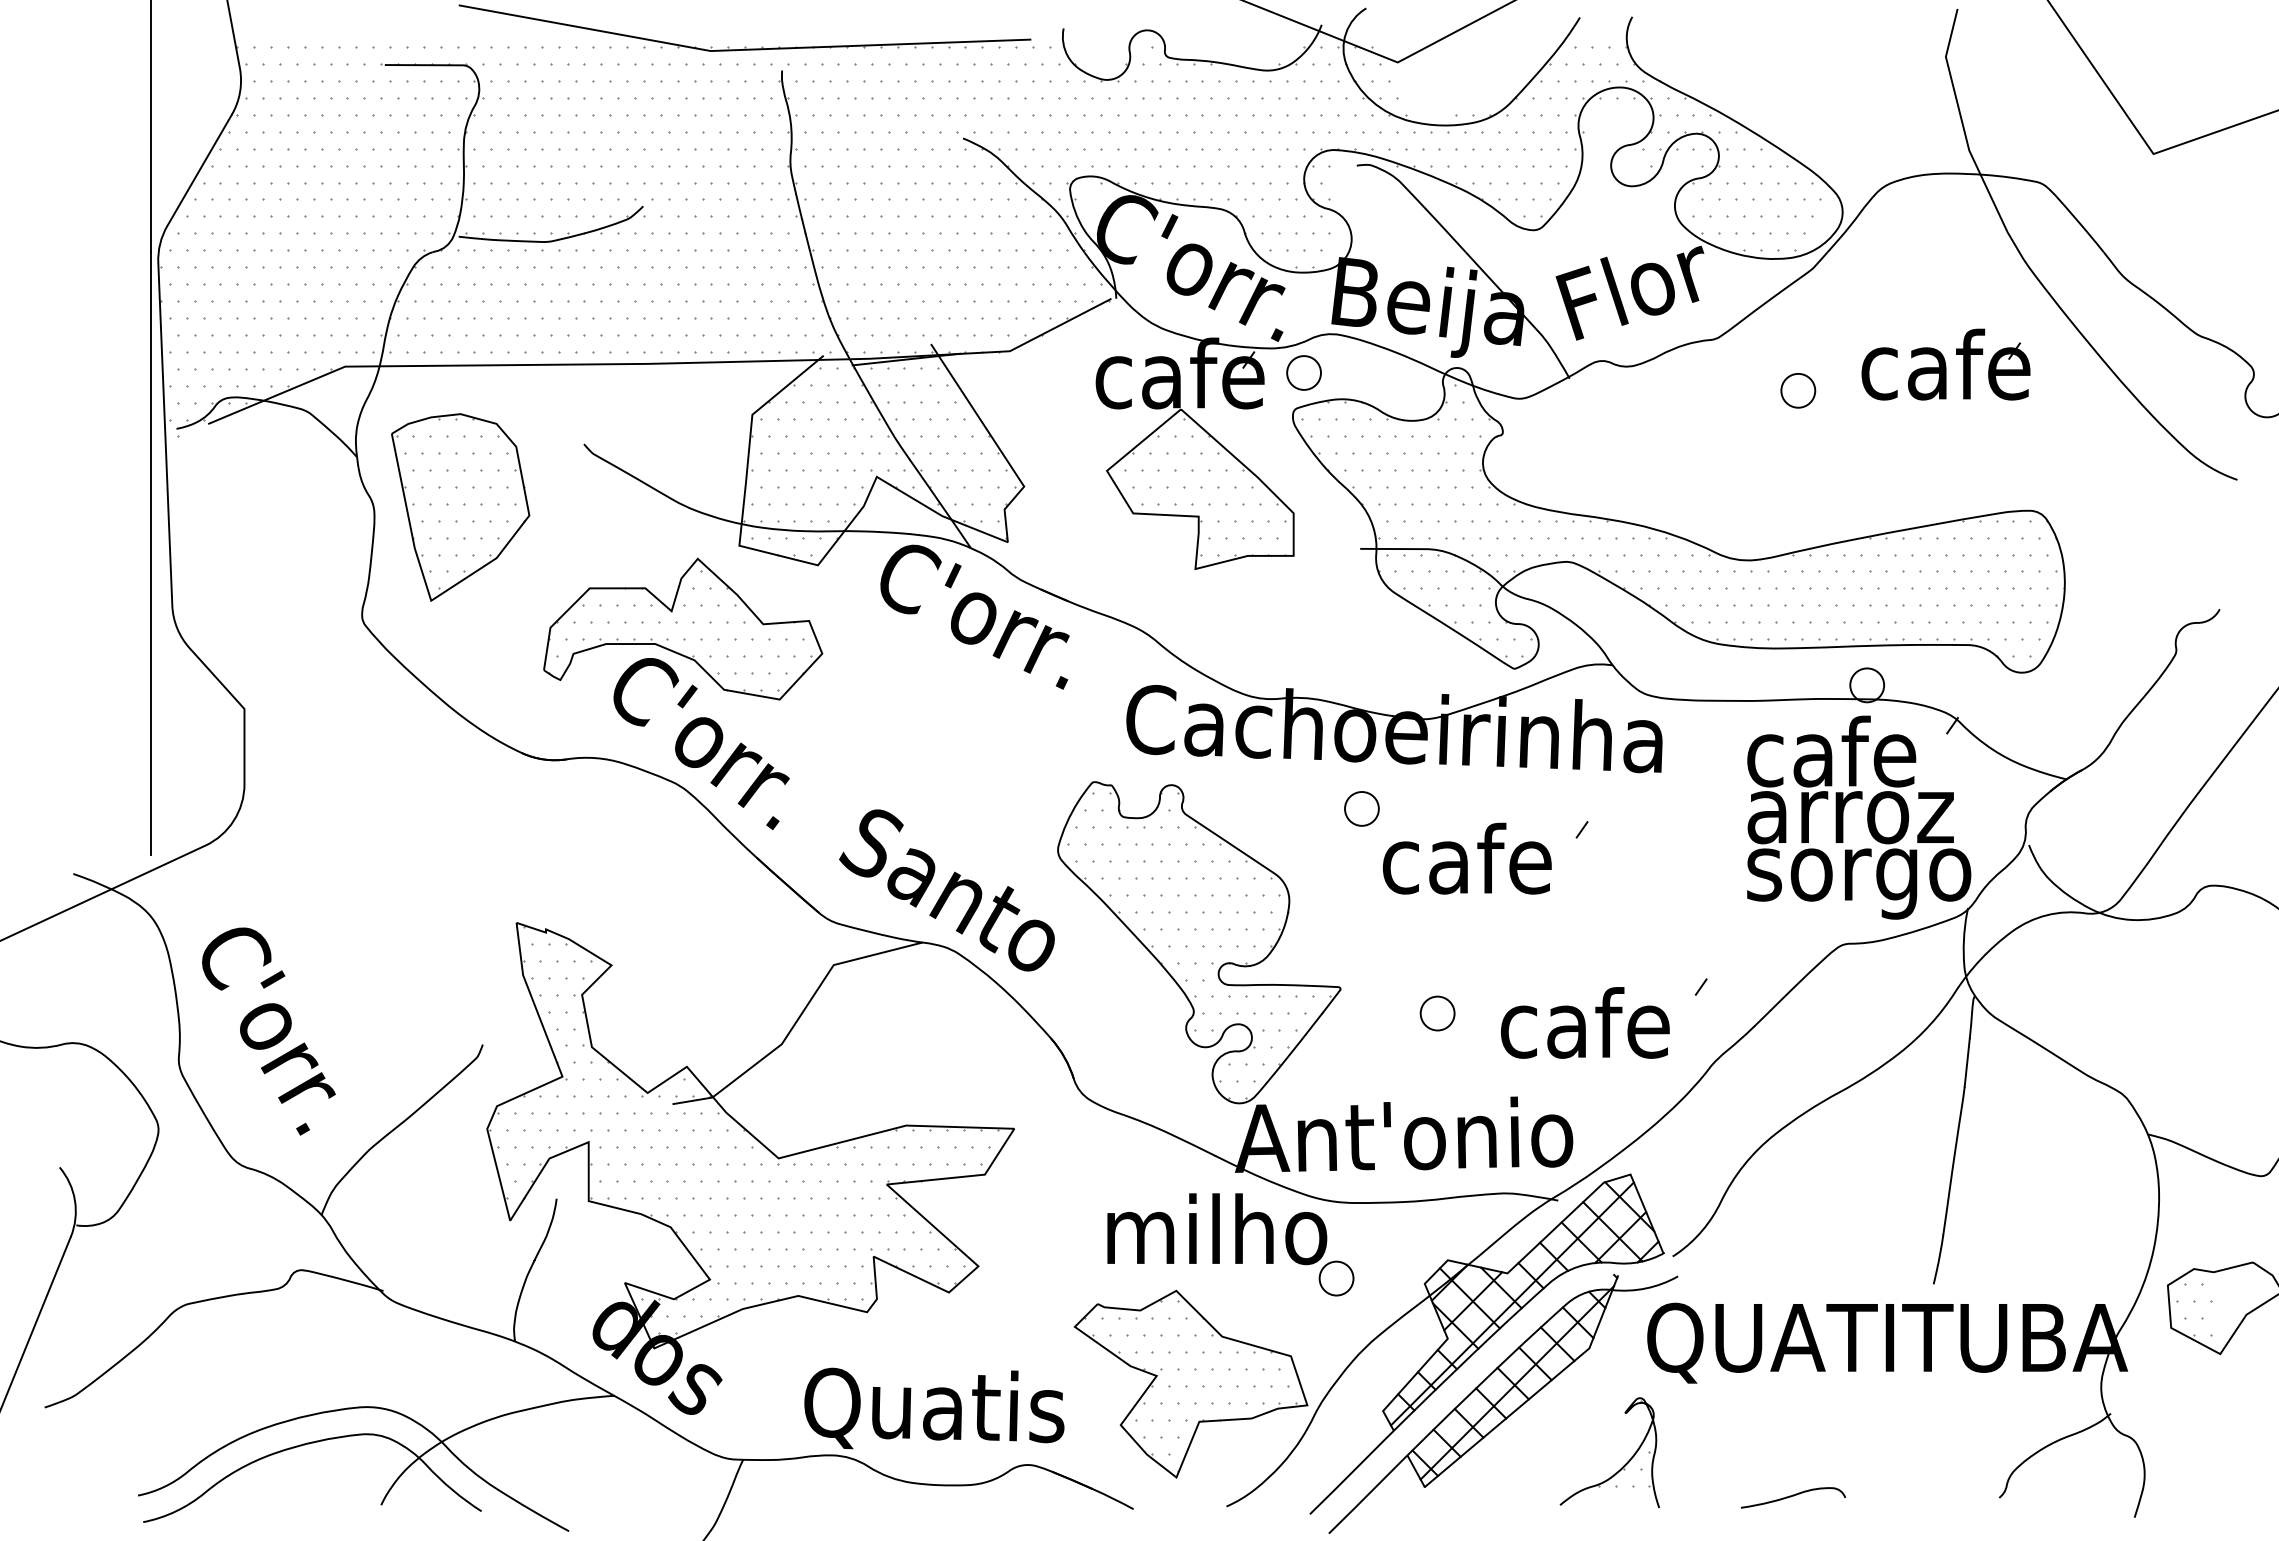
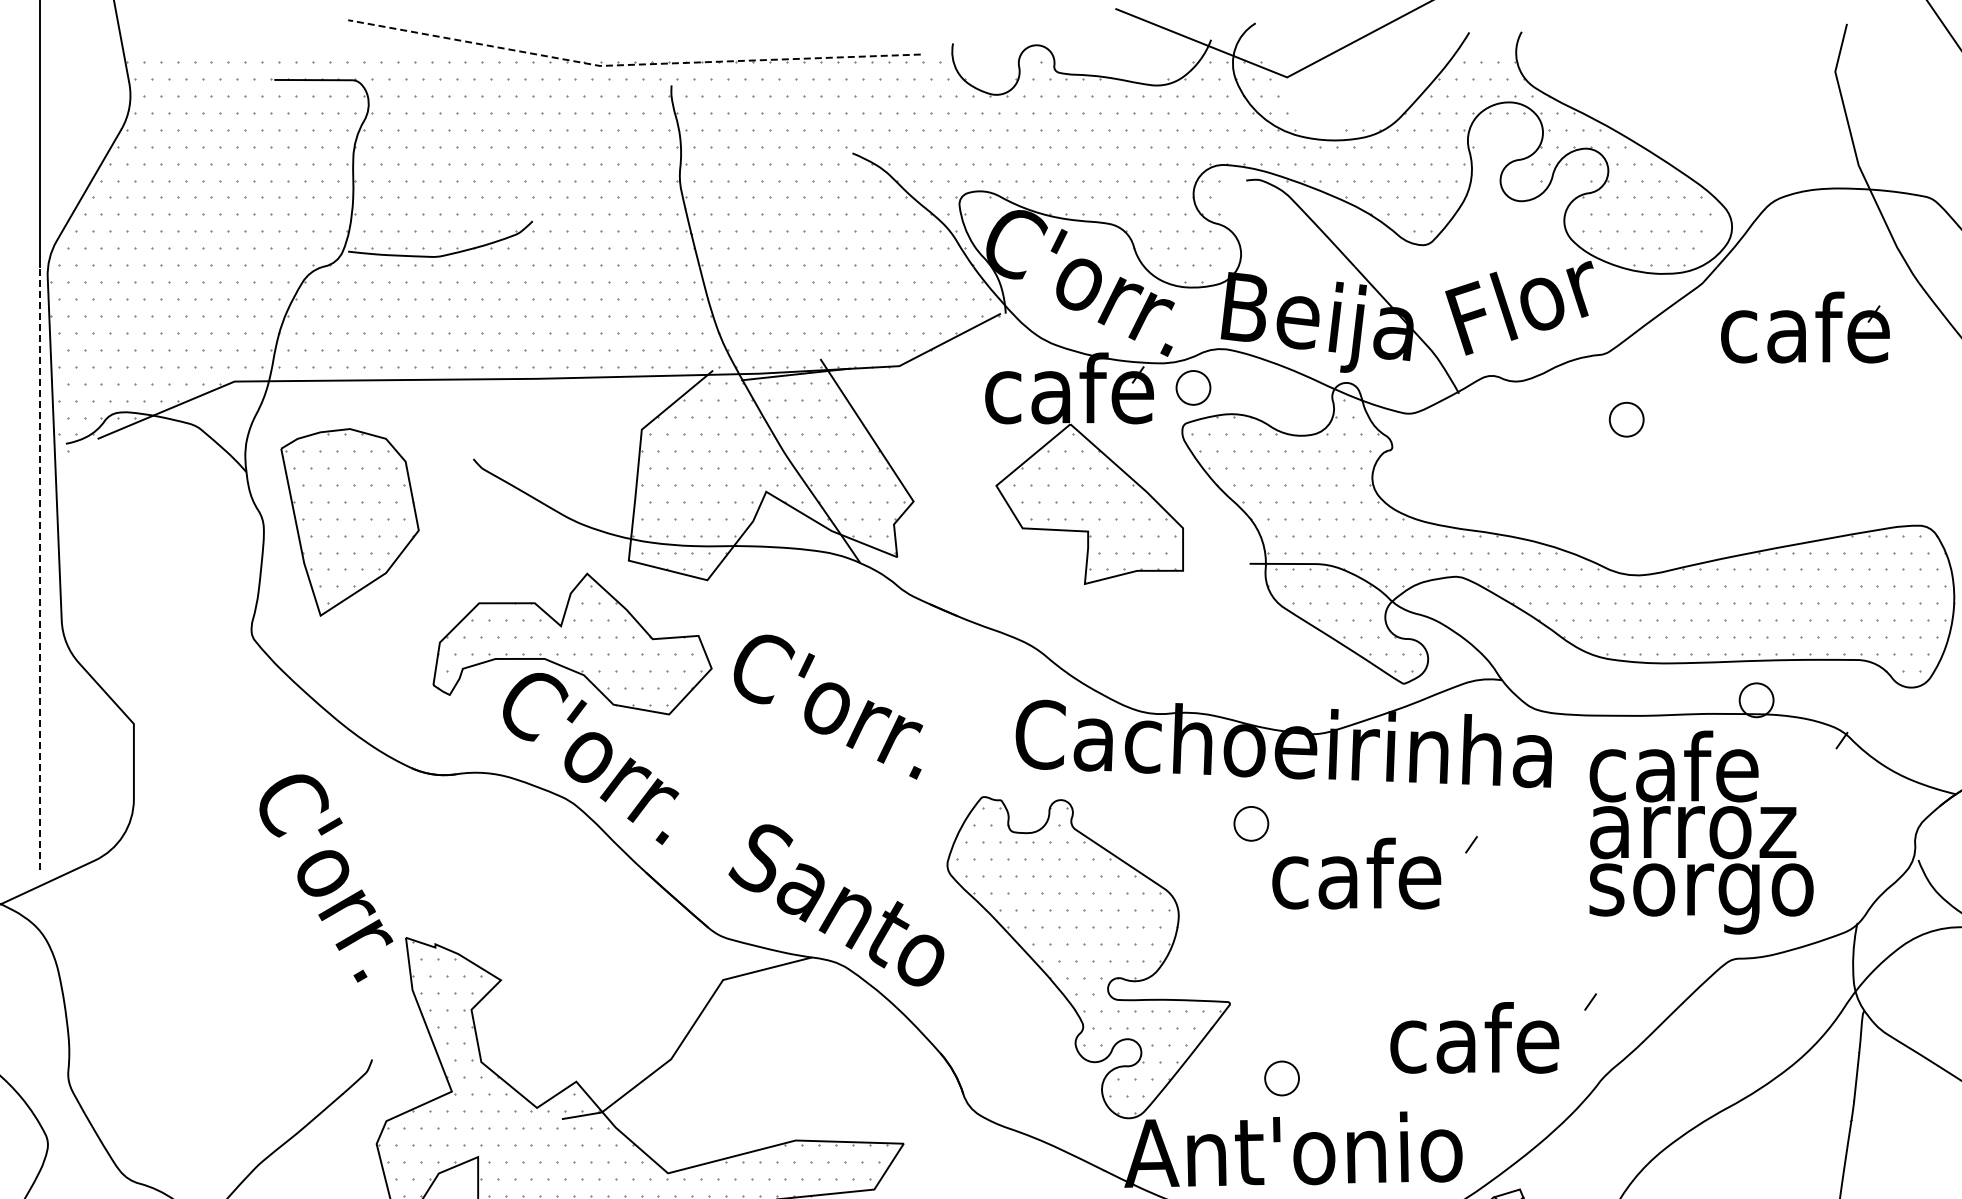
line: (741, 49) -> (630, 64), solid -> dashed
part: (1945, 364) -> (1804, 327), moved
part: (1798, 390) -> (1626, 419), moved
line: (150, 552) -> (39, 567), solid -> dashed
text: (974, 616) -> (827, 706), moved
text: (1859, 817) -> (1701, 832), moved
part: (1437, 1013) -> (1281, 1078), moved
text: (268, 1031) -> (325, 878), moved

